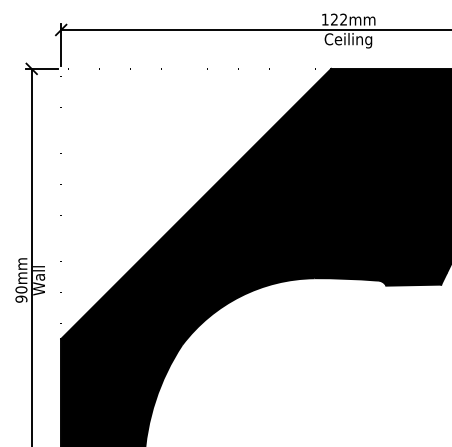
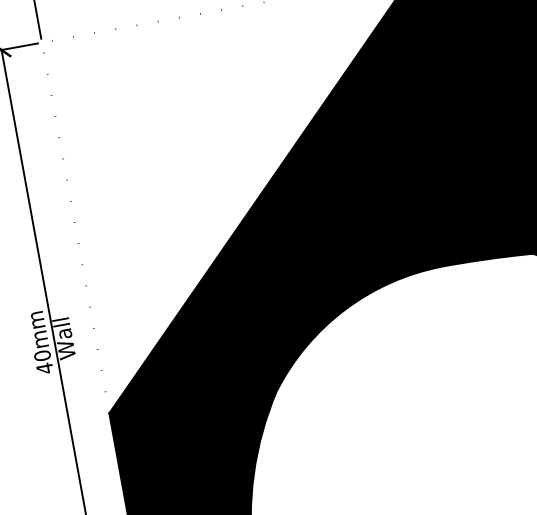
text: (21, 299) -> (45, 368), 90mm -> 40mm

